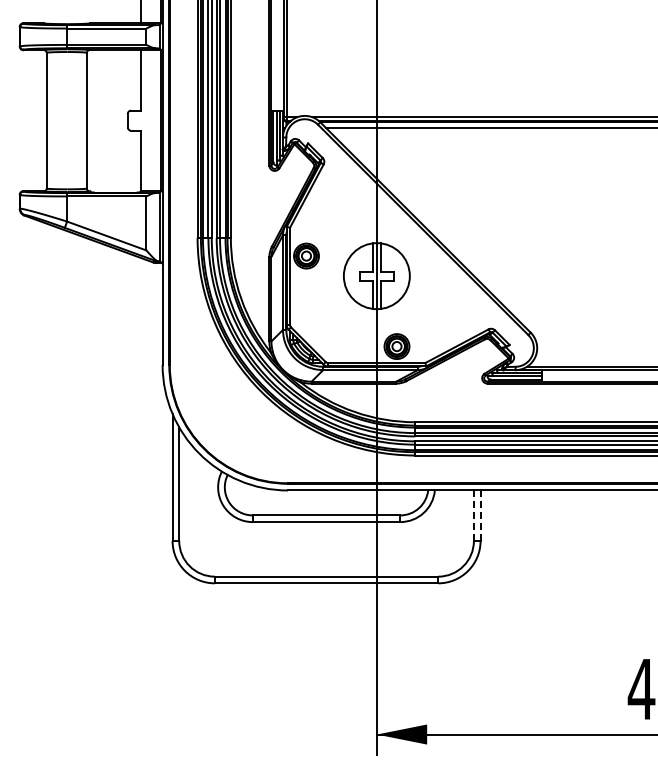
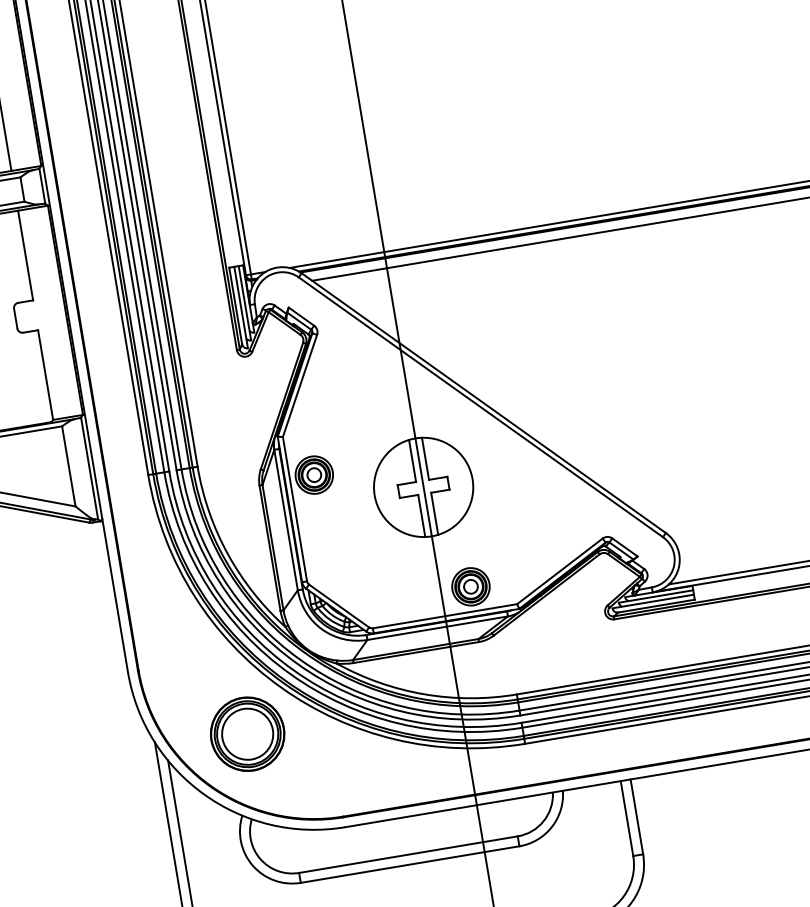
part: (234, 418) -> (247, 733), added
line: (473, 515) -> (626, 818), dashed -> solid
line: (480, 515) -> (636, 816), dashed -> solid

